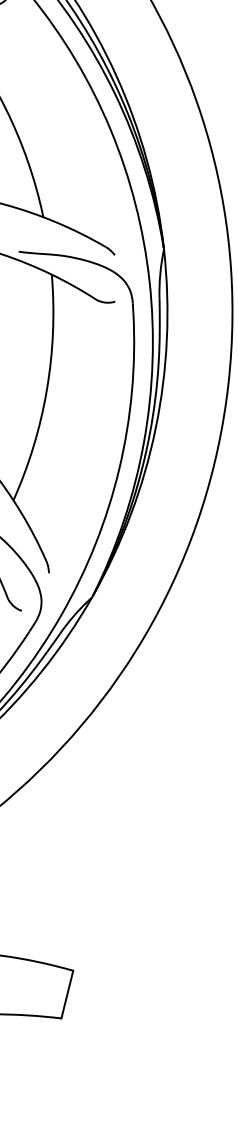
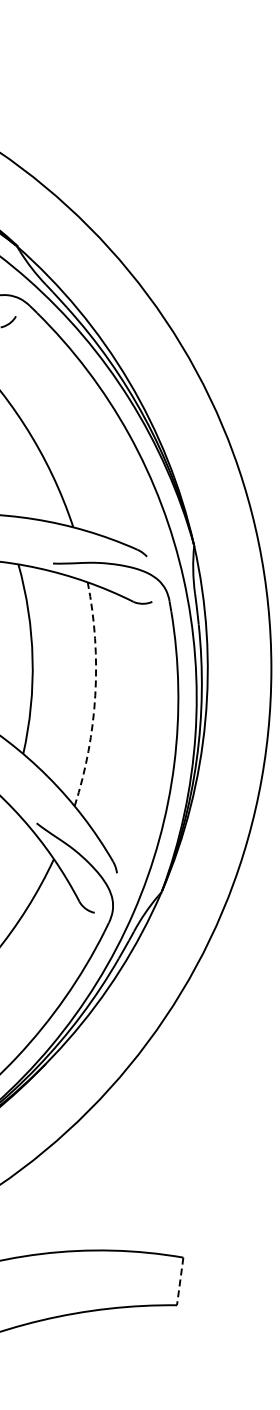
arc: (47, 390) -> (95, 695), solid -> dashed
line: (67, 994) -> (180, 1281), solid -> dashed

